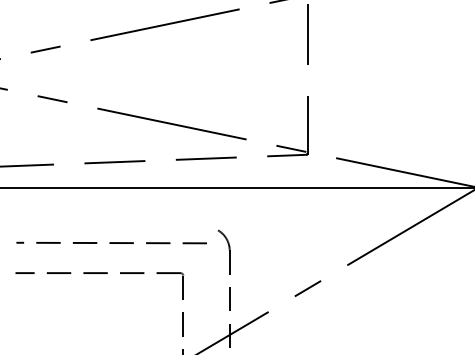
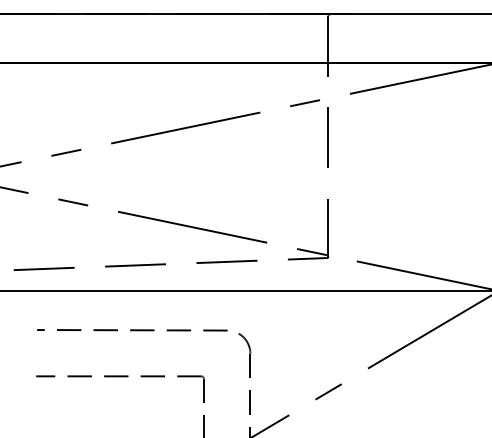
line: (111, 243) -> (132, 330), moved

